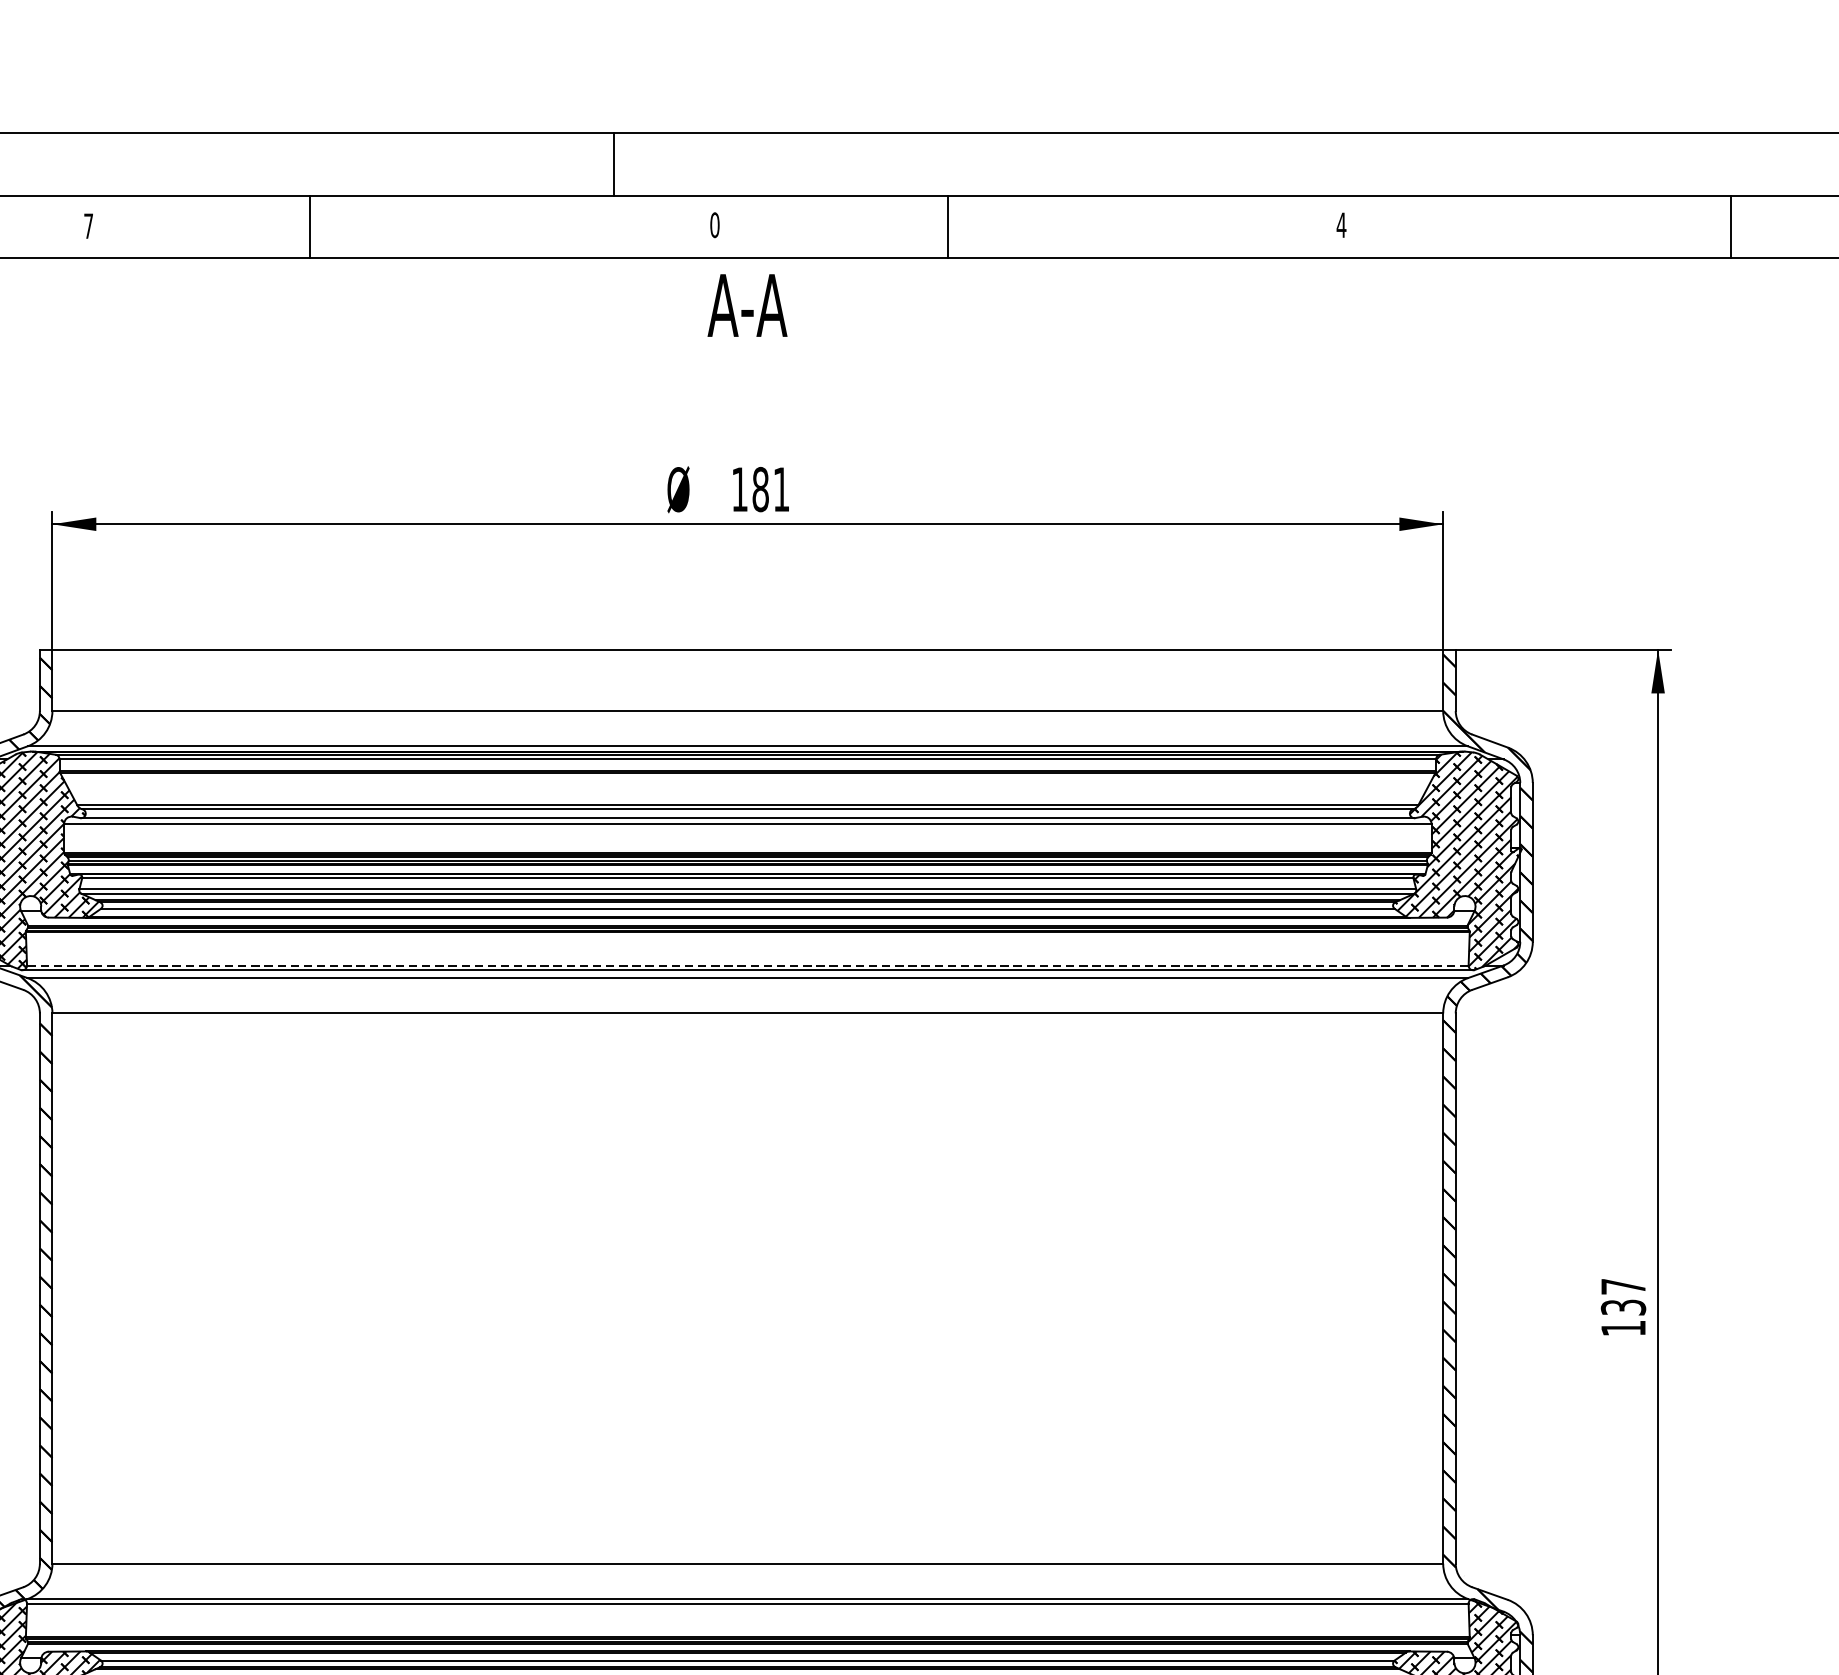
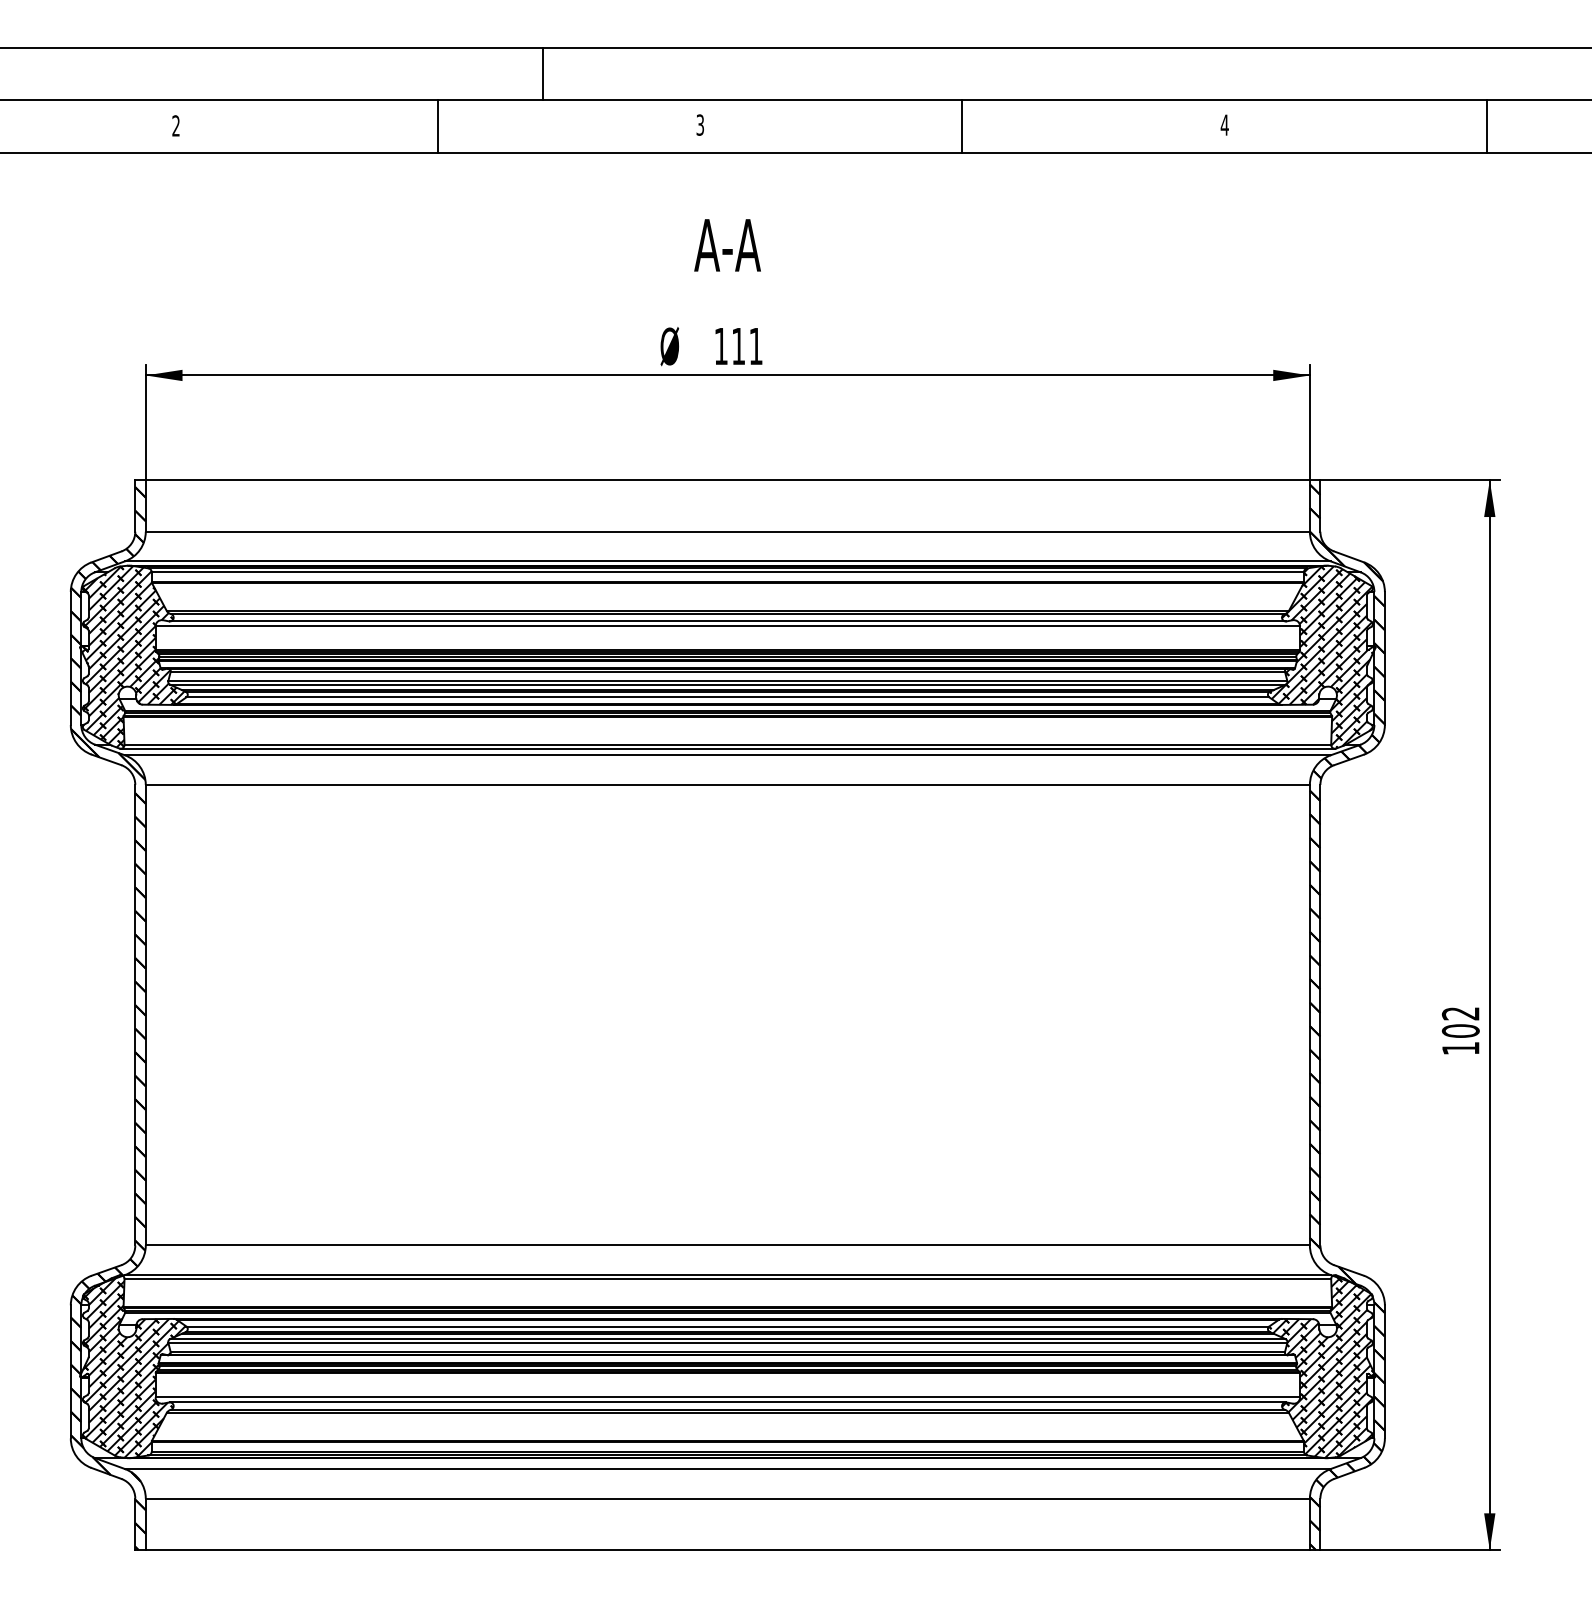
line: (613, 163) -> (542, 73), moved
text: (715, 224) -> (700, 124), 0 -> 3
text: (87, 225) -> (175, 125), 7 -> 2
line: (310, 226) -> (438, 126), moved
line: (948, 226) -> (962, 126), moved
line: (1730, 226) -> (1486, 126), moved
text: (747, 305) -> (727, 245), moved
text: (760, 489) -> (738, 346), 181 -> 111
line: (747, 965) -> (727, 744), dashed -> solid
text: (1623, 1297) -> (1460, 1022), 137 -> 102

